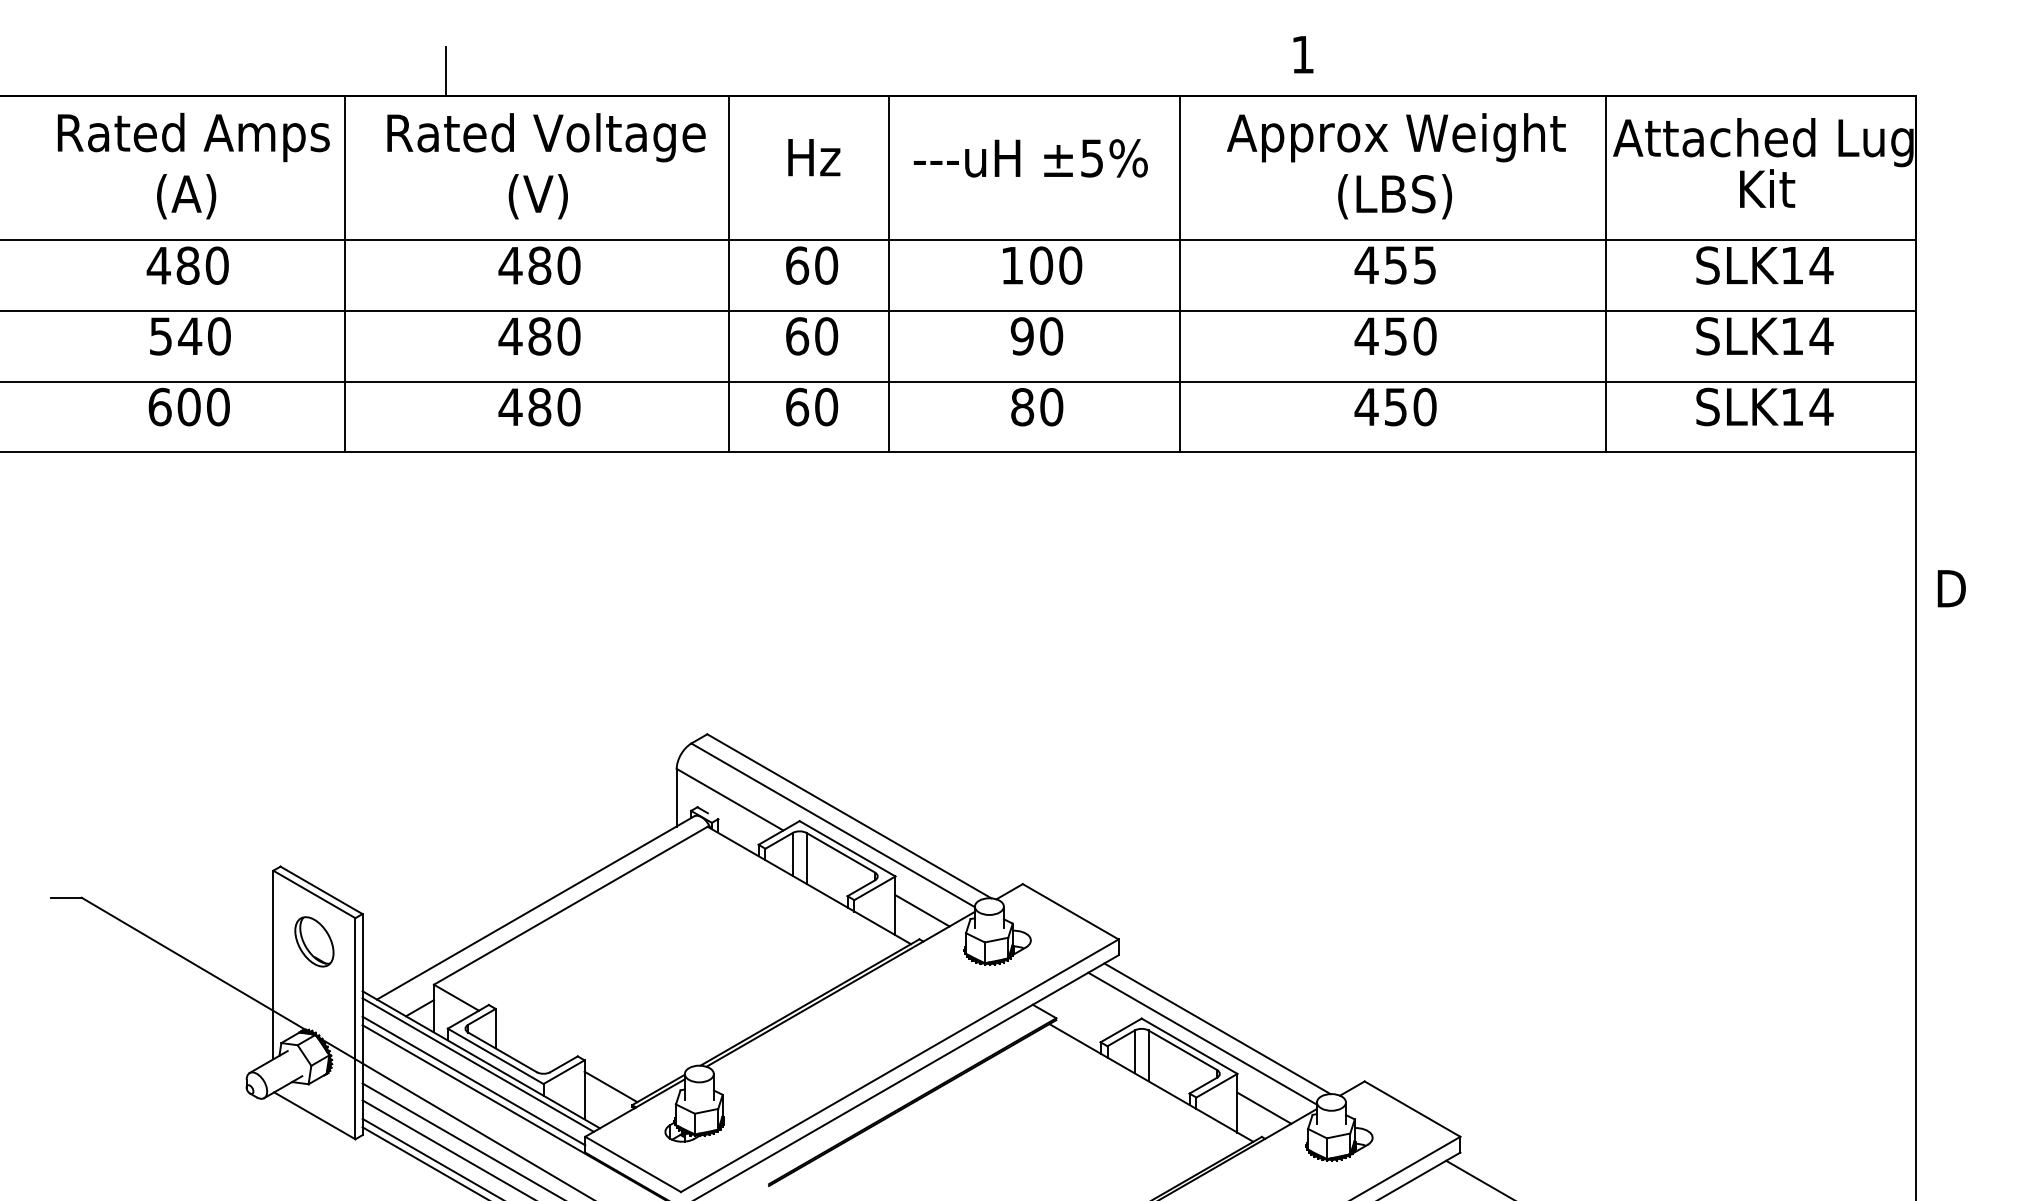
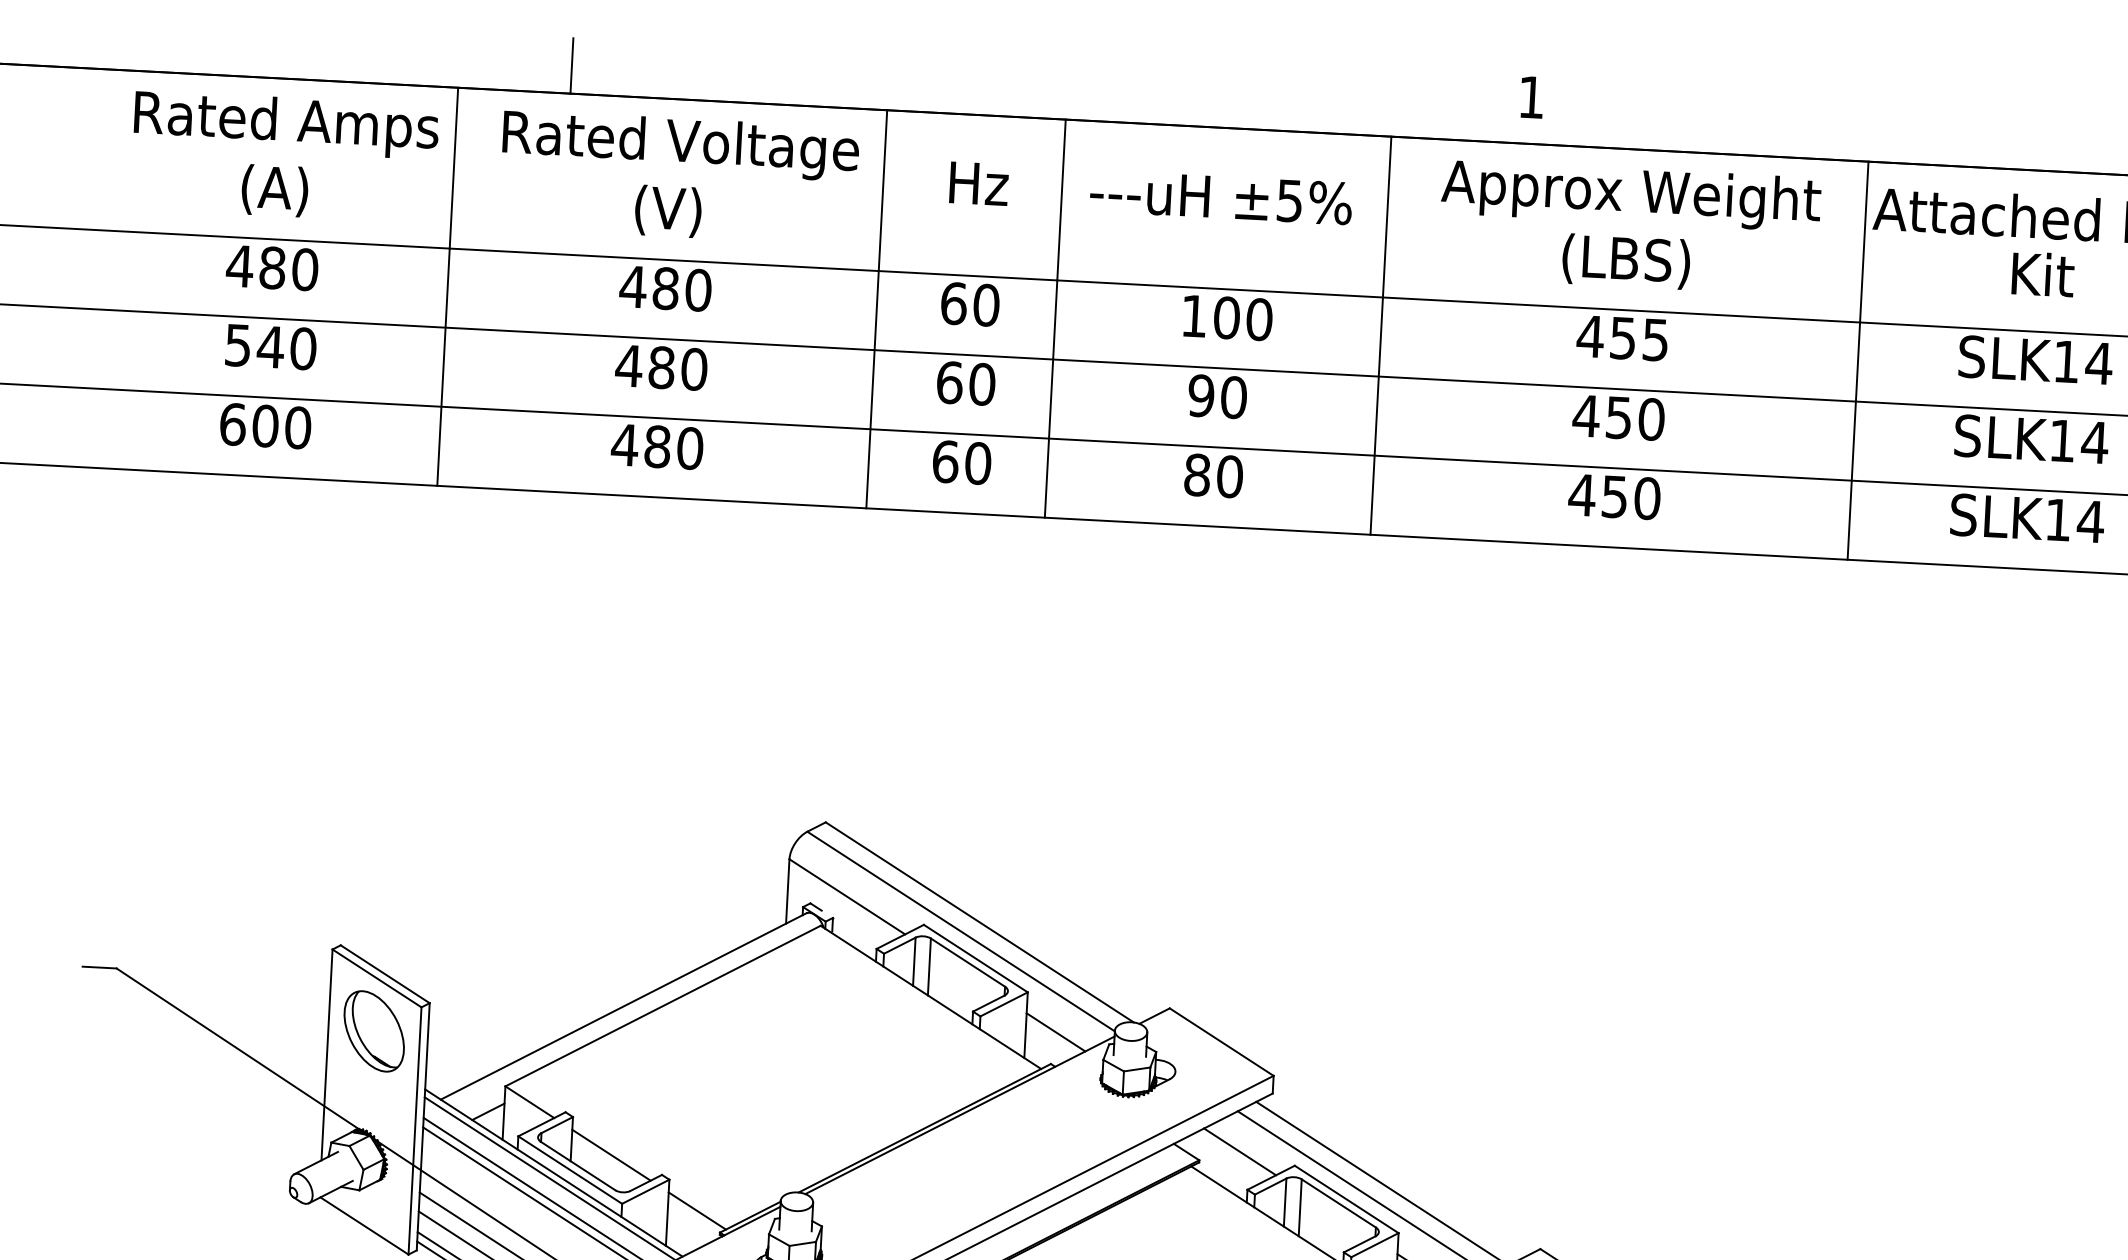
part: (314, 941) -> (374, 1031), size x1.43
line: (1091, 1008) -> (1239, 1151), added
line: (531, 1041) -> (611, 1155), added

